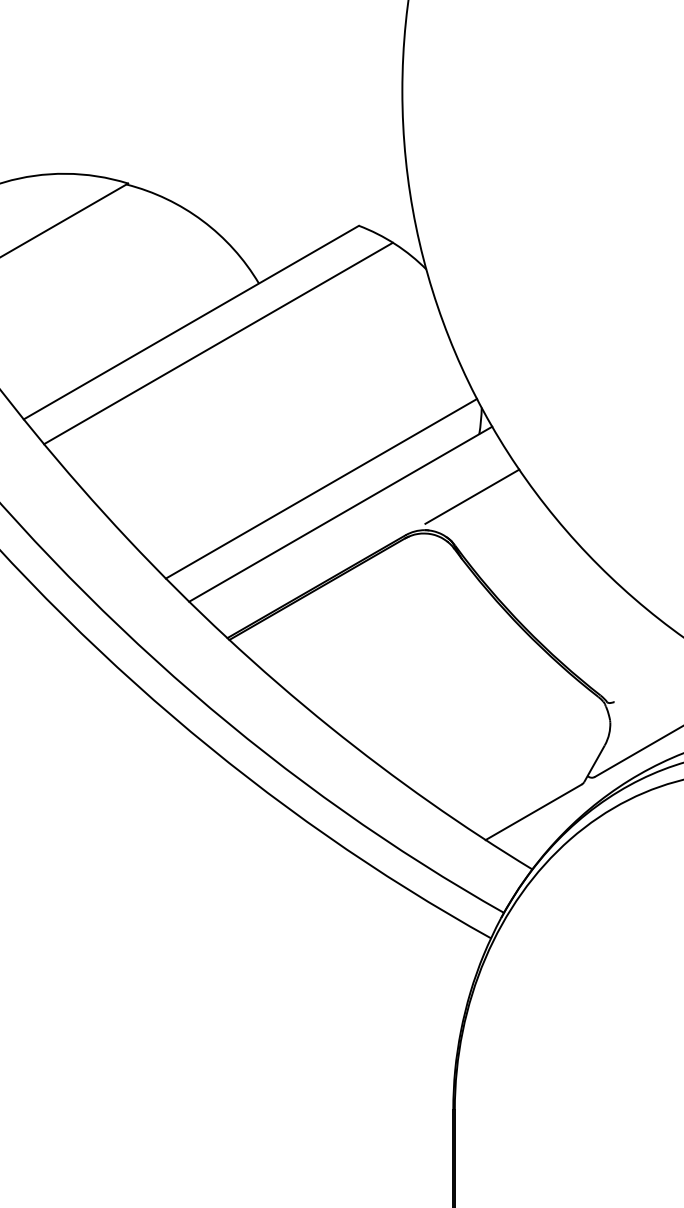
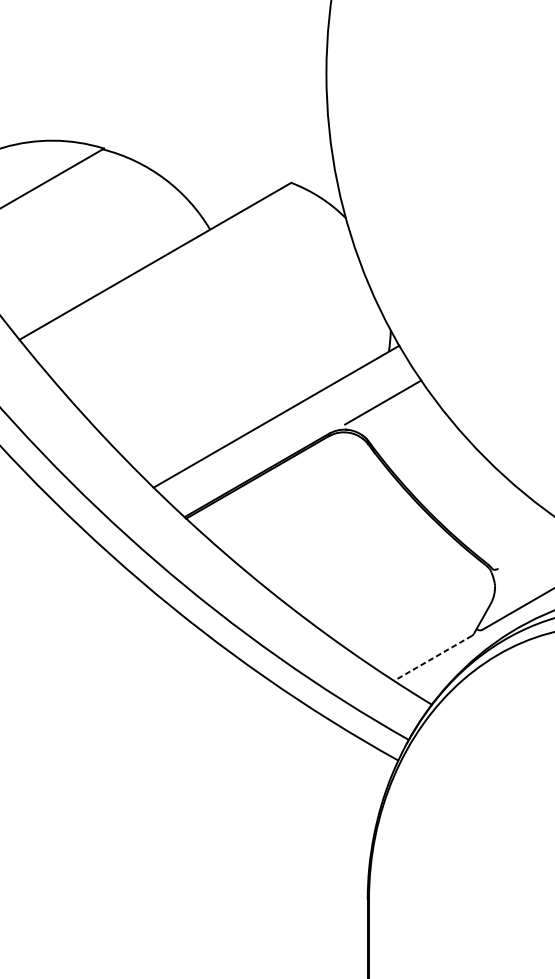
line: (218, 343) -> (177, 278), removed
line: (321, 488) -> (260, 395), removed
line: (533, 812) -> (432, 658), solid -> dashed

